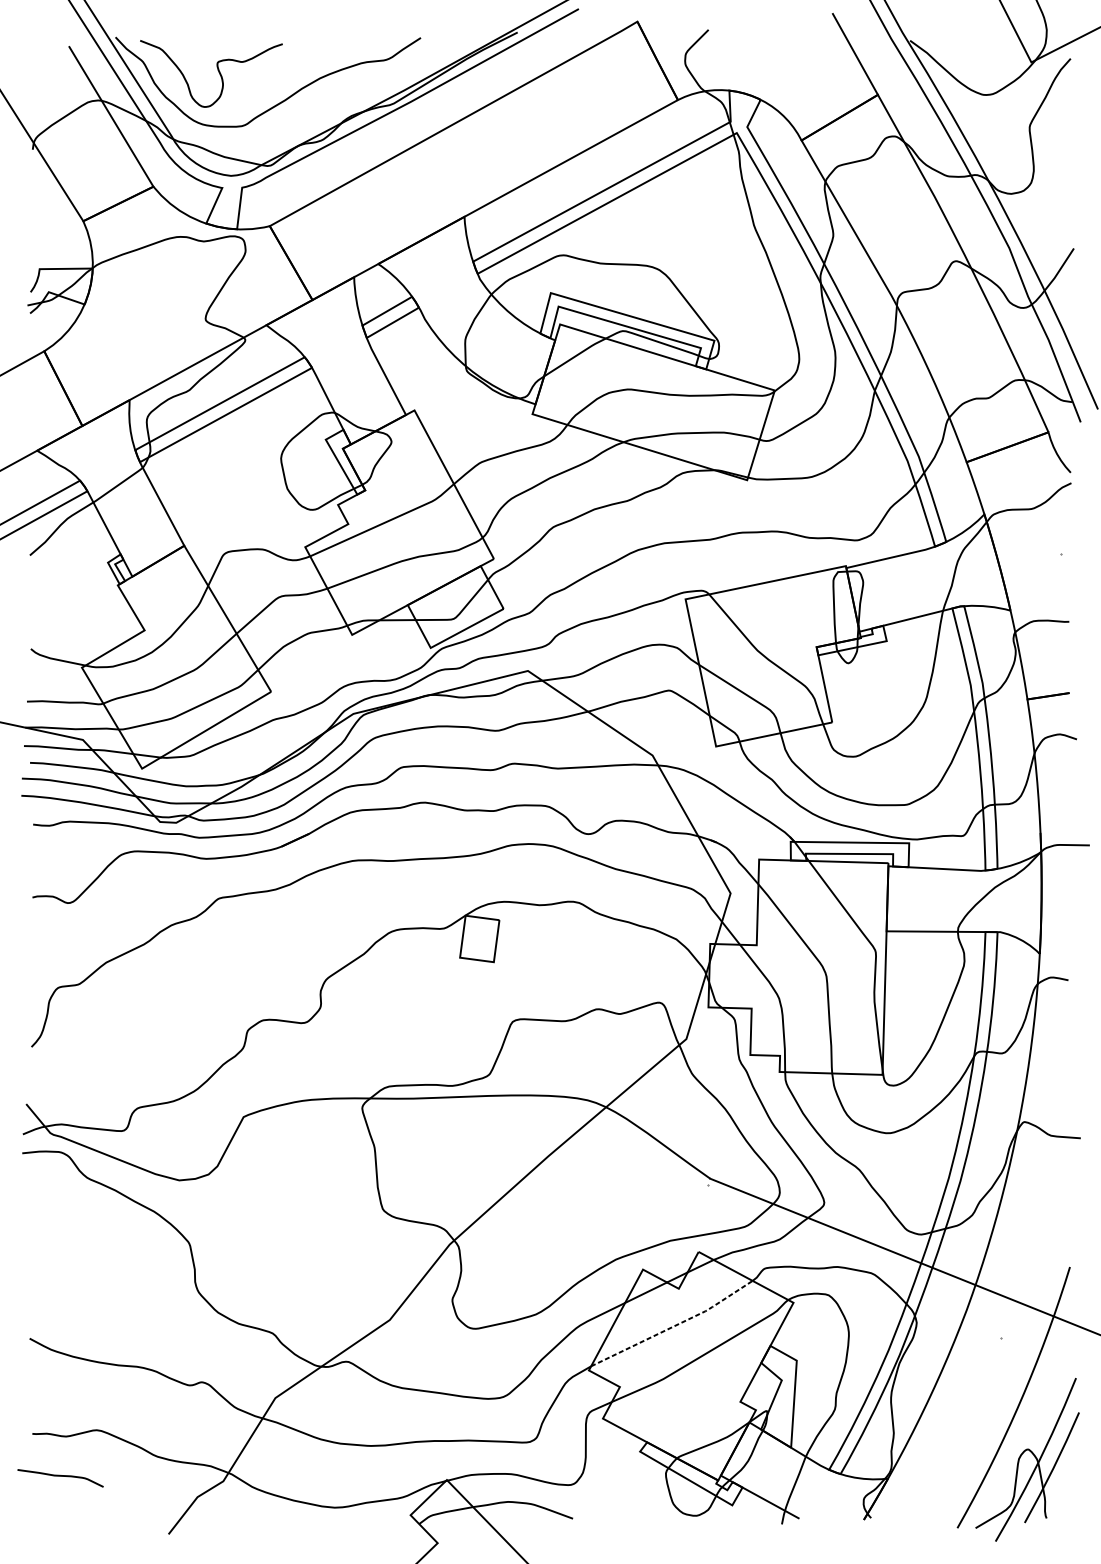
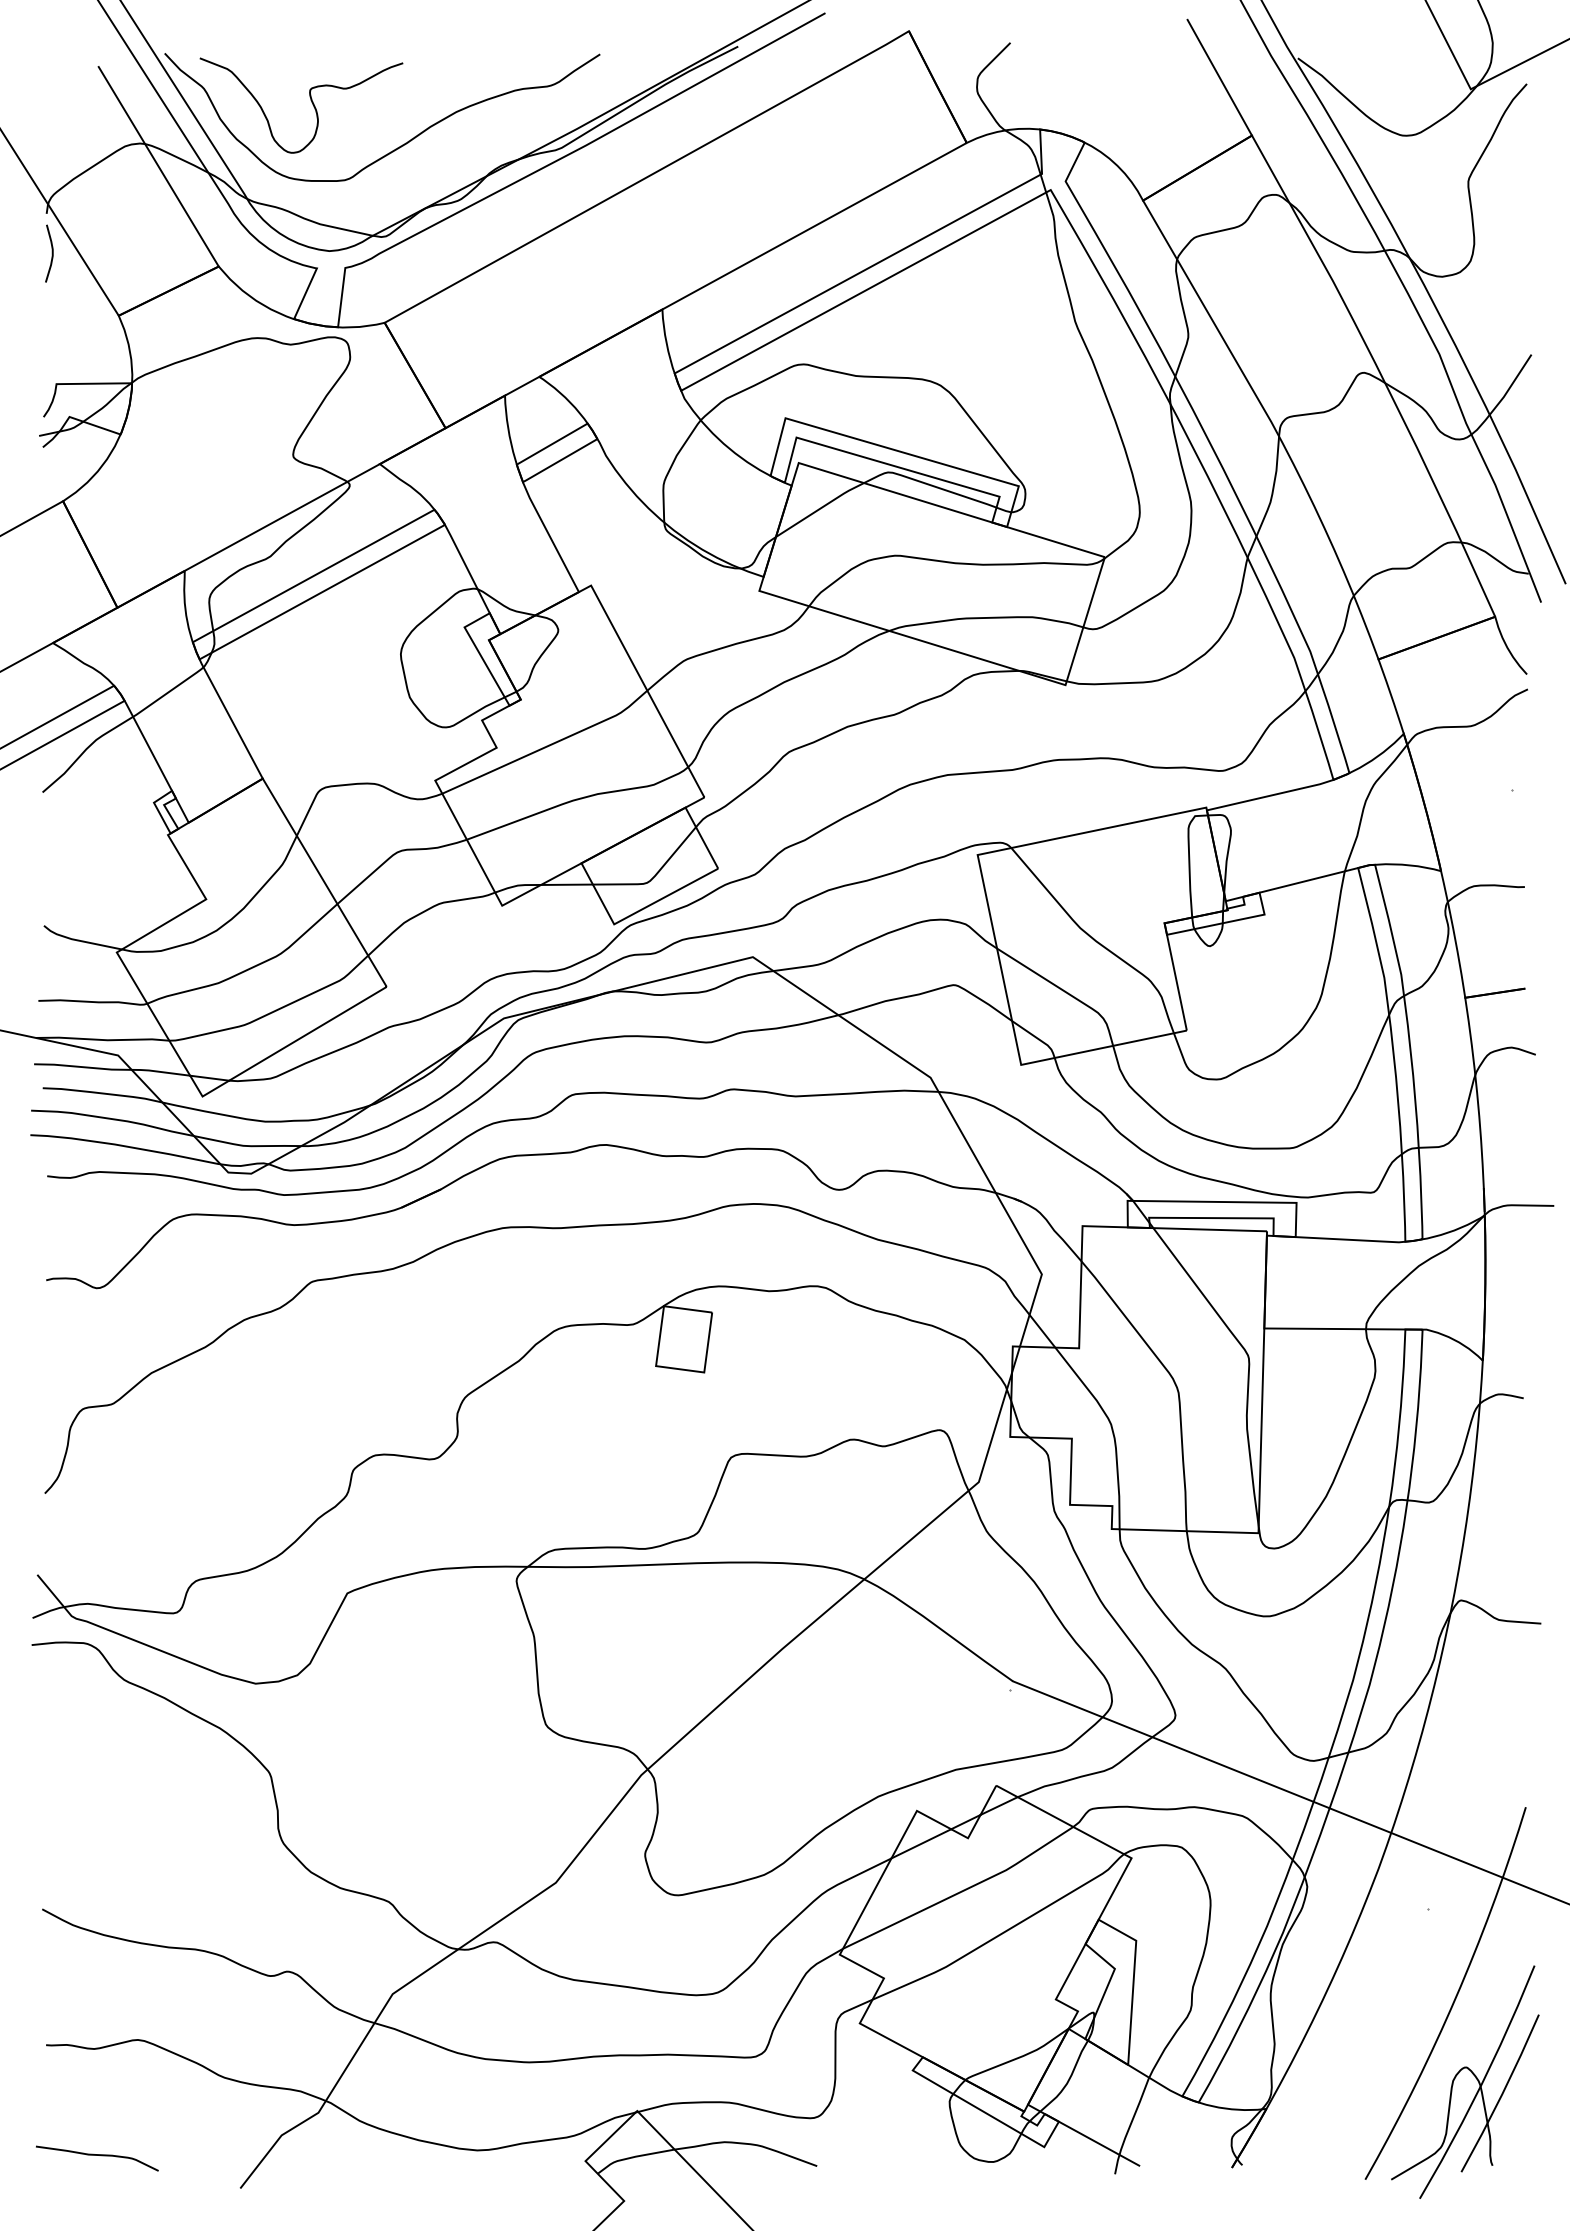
curve: (36, 177) -> (51, 253), added
line: (674, 1326) -> (962, 1891), dashed -> solid
curve: (60, 1476) -> (97, 2155), moved

